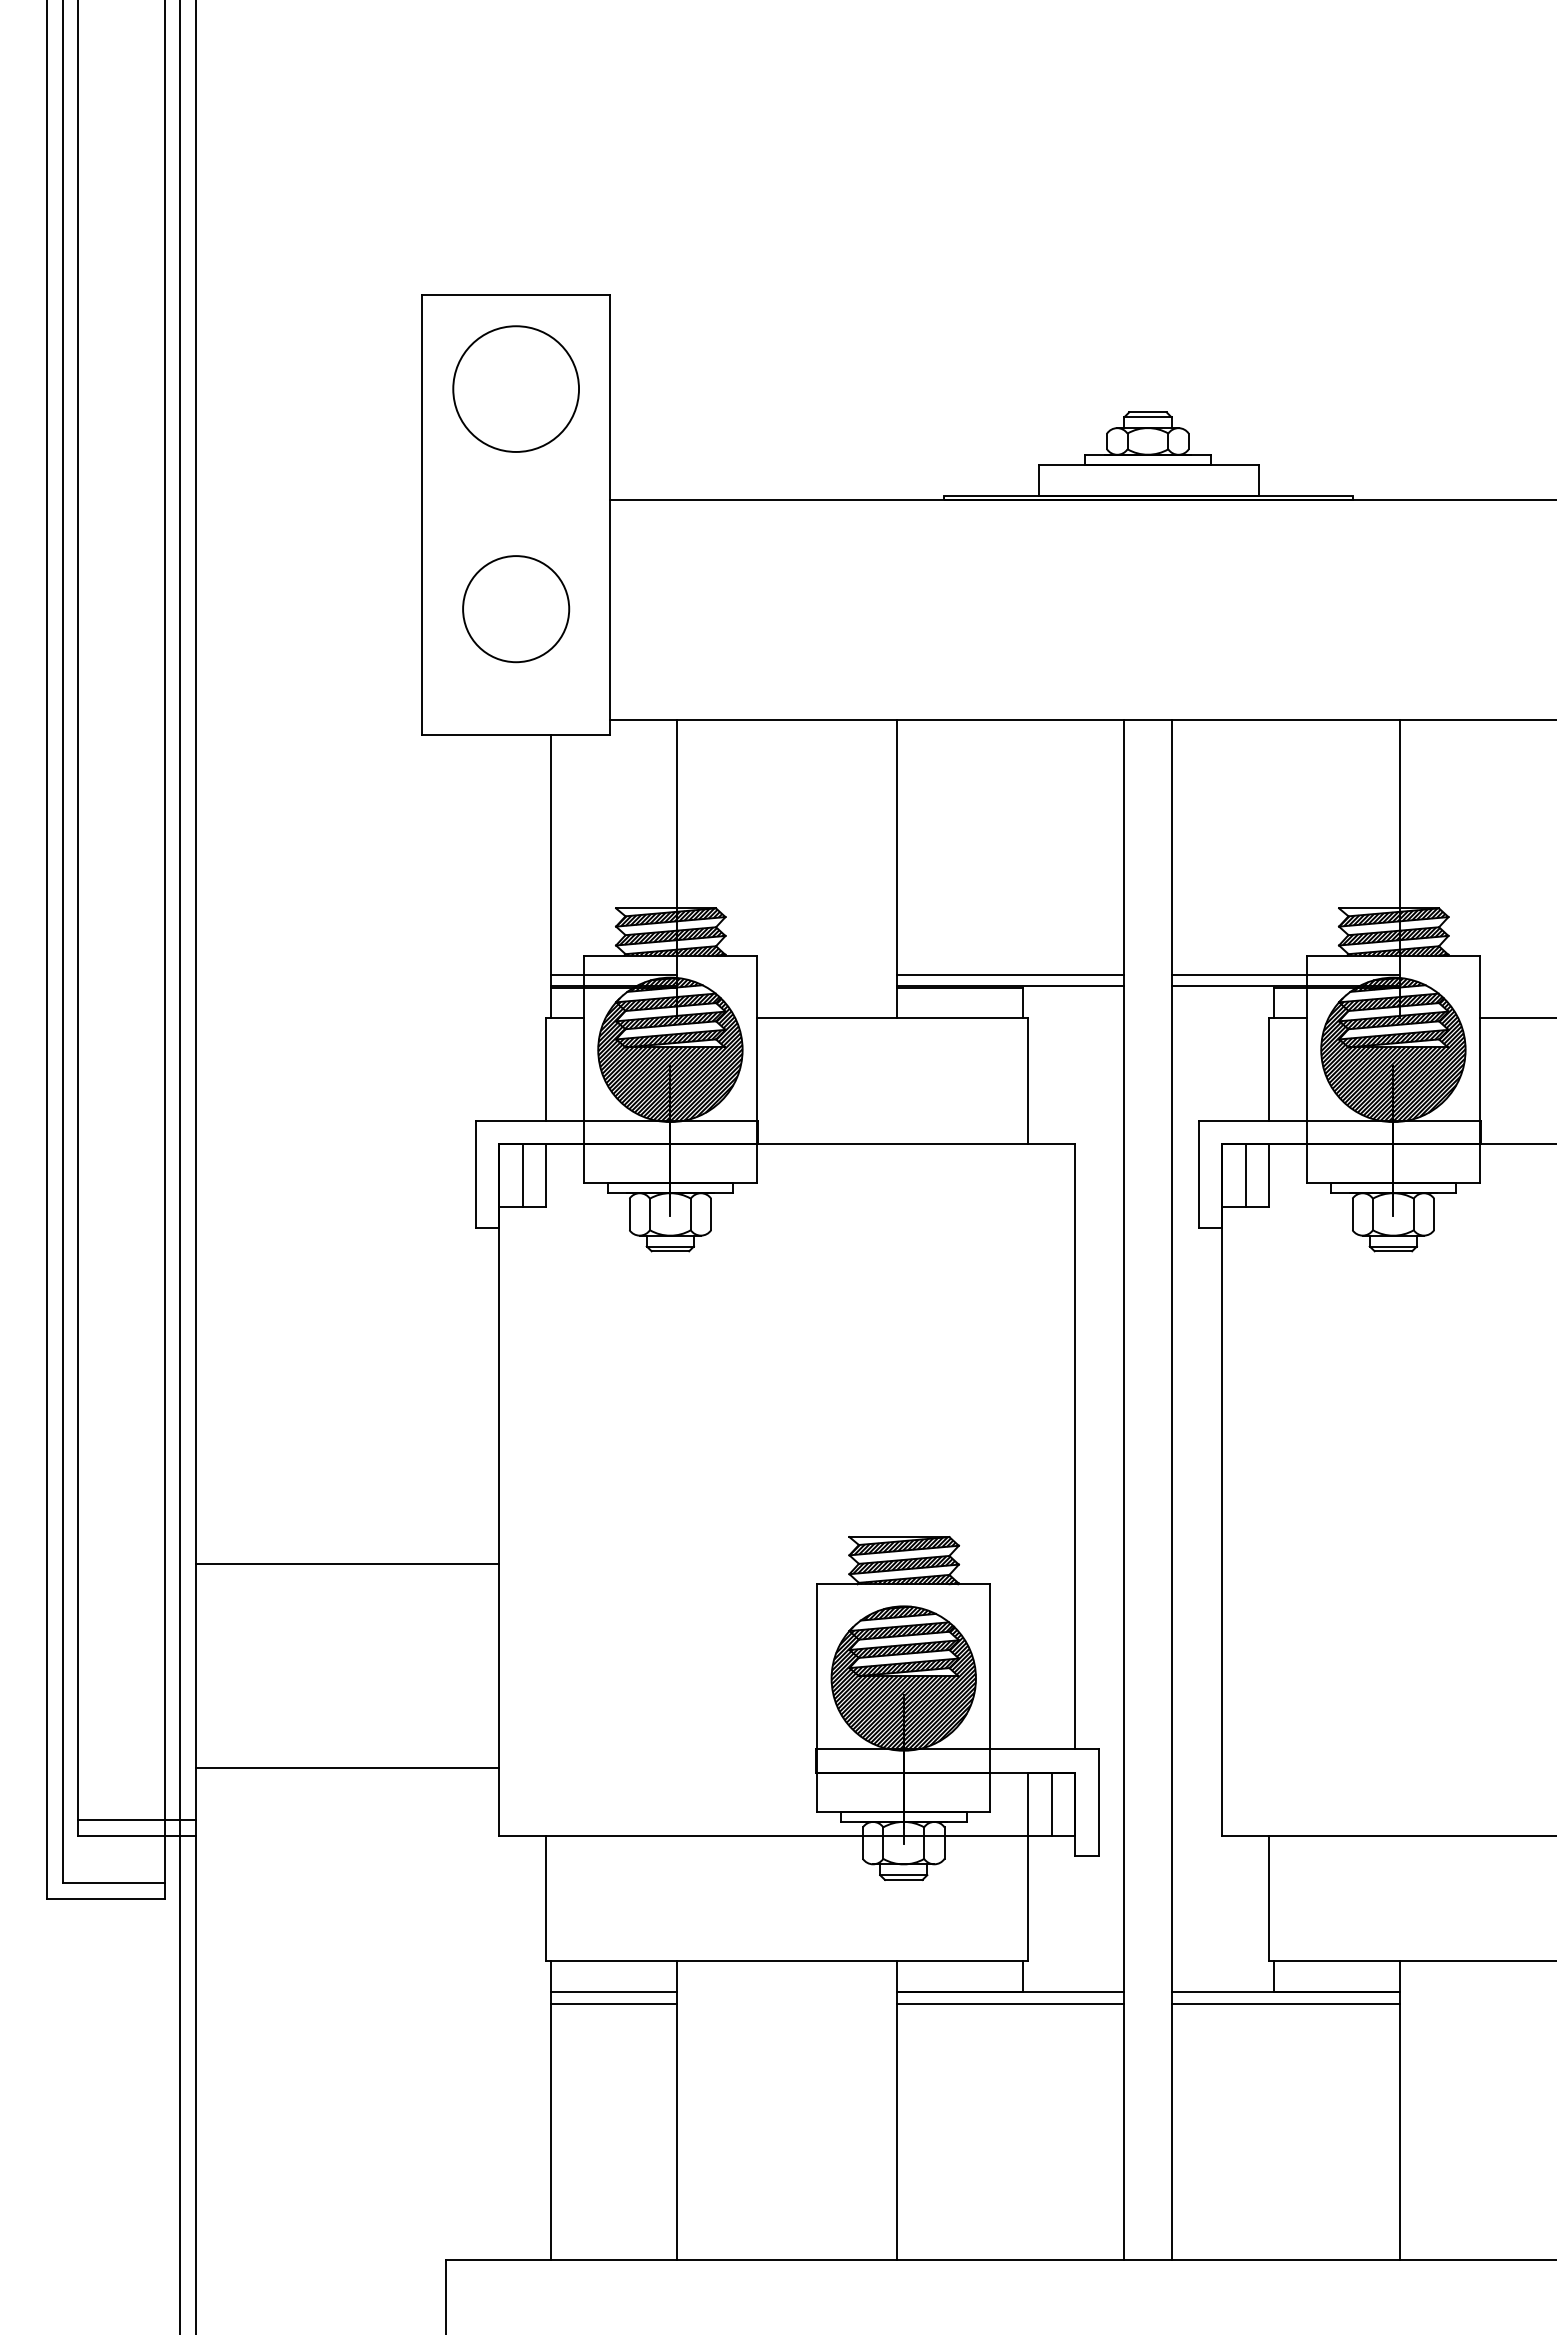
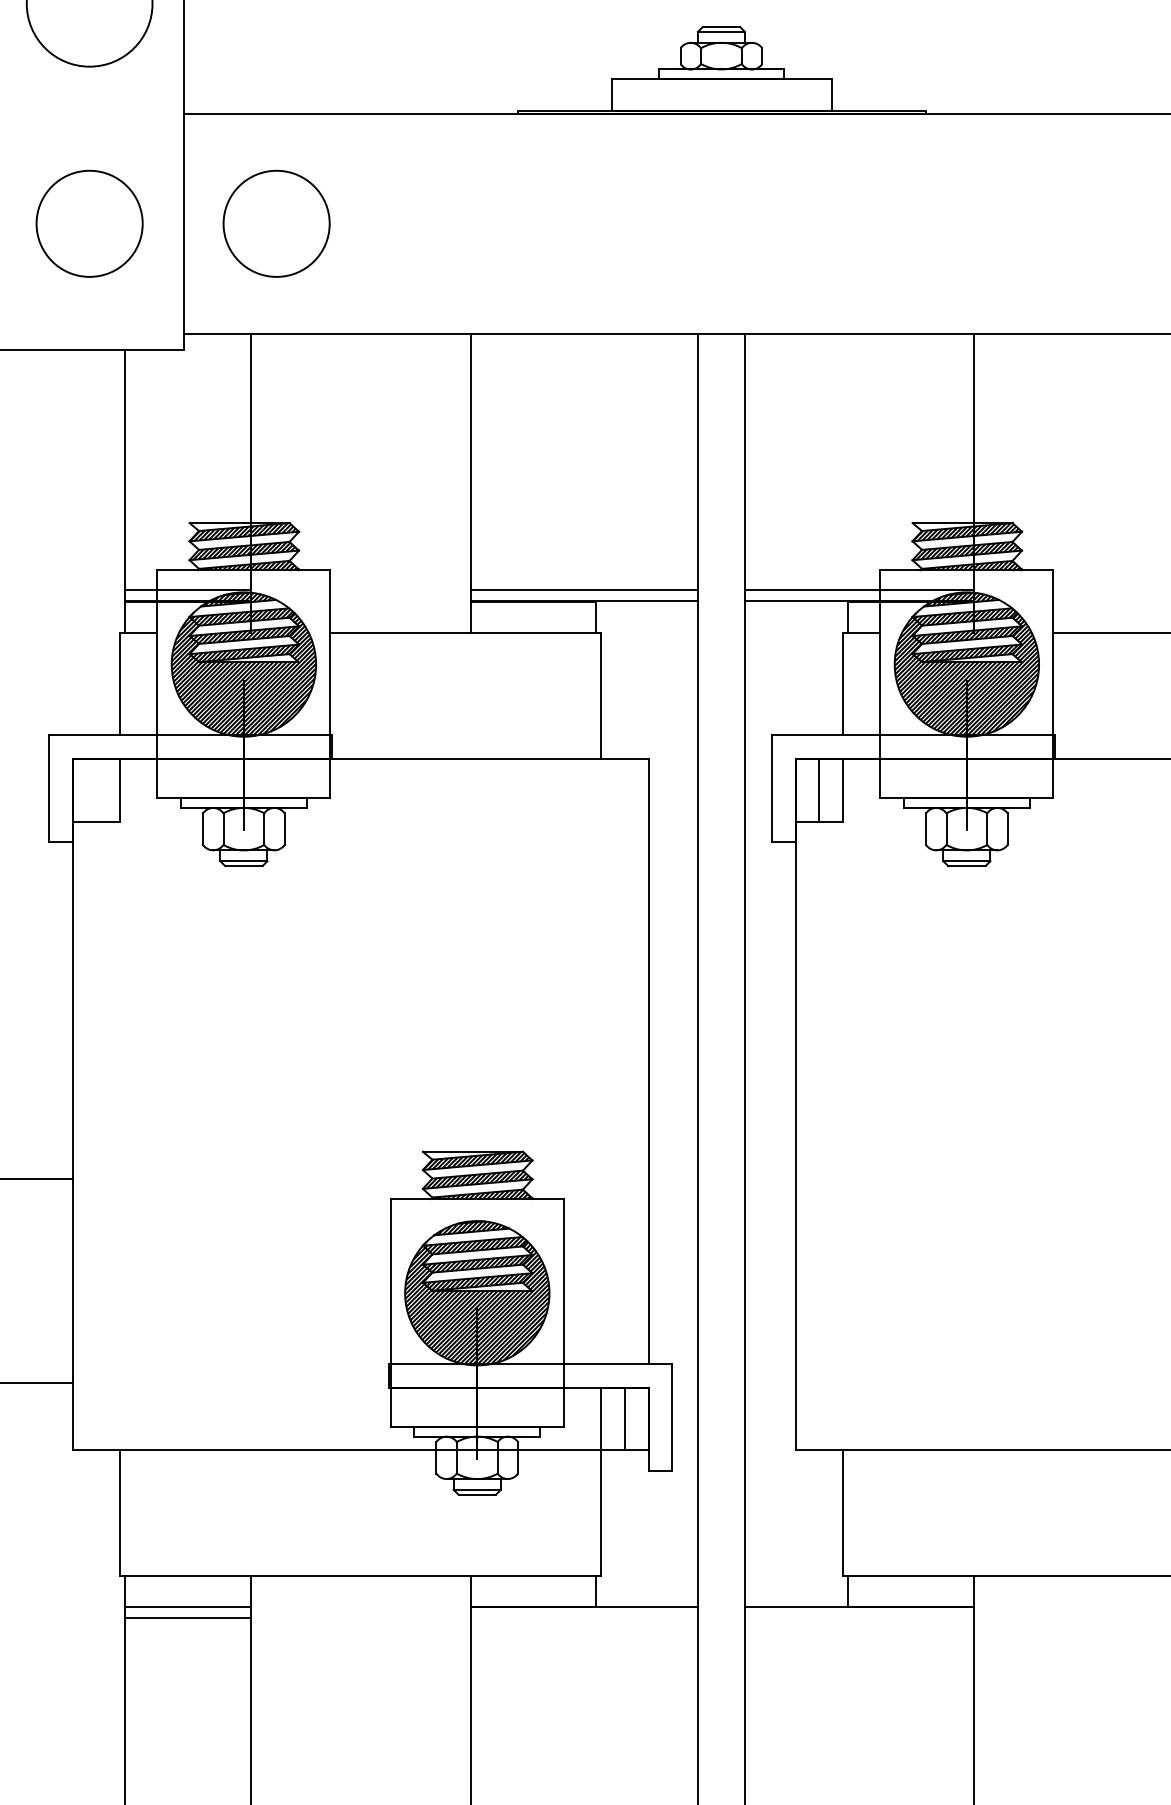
circle: (703, 609) -> (277, 224), added
line: (522, 1175) -> (96, 790), removed
line: (1010, 2003) -> (584, 1618), removed
line: (1285, 2003) -> (859, 1618), removed

